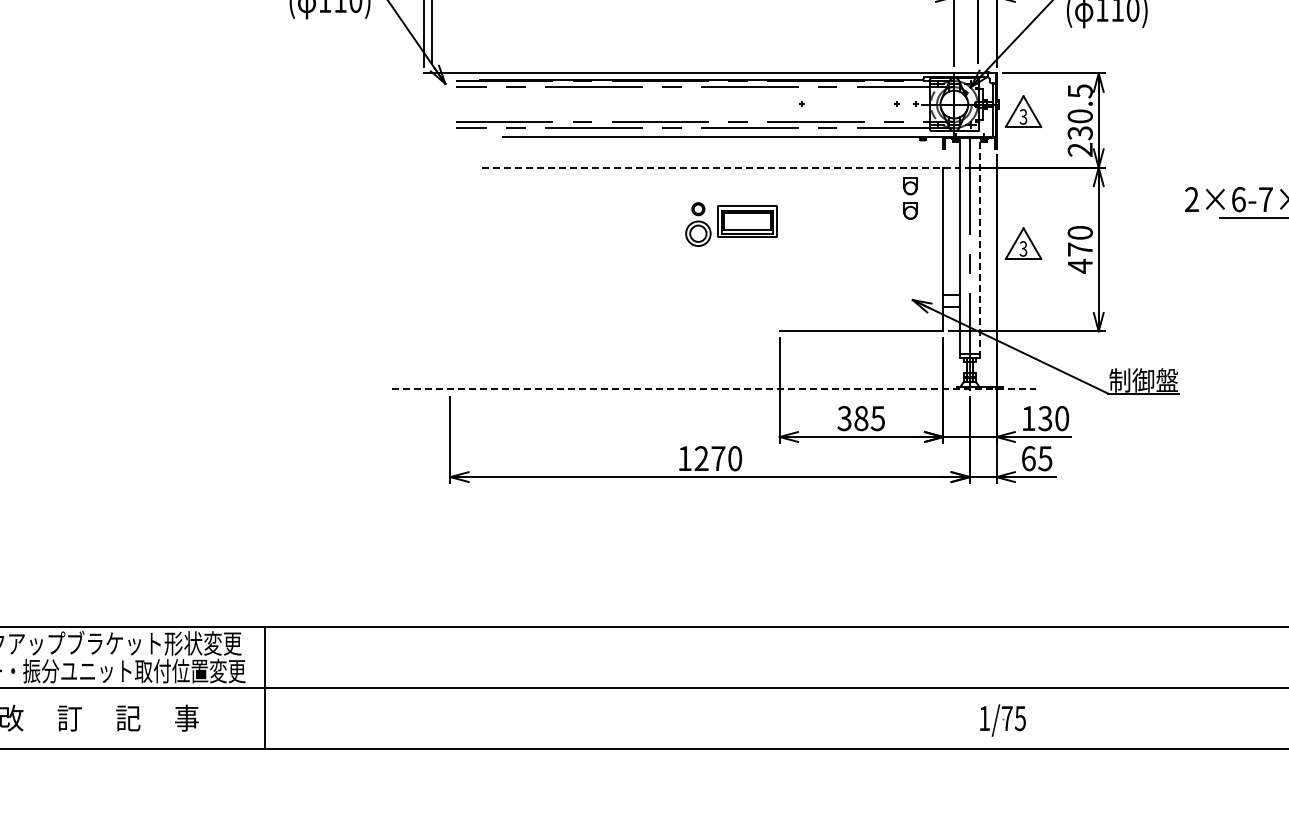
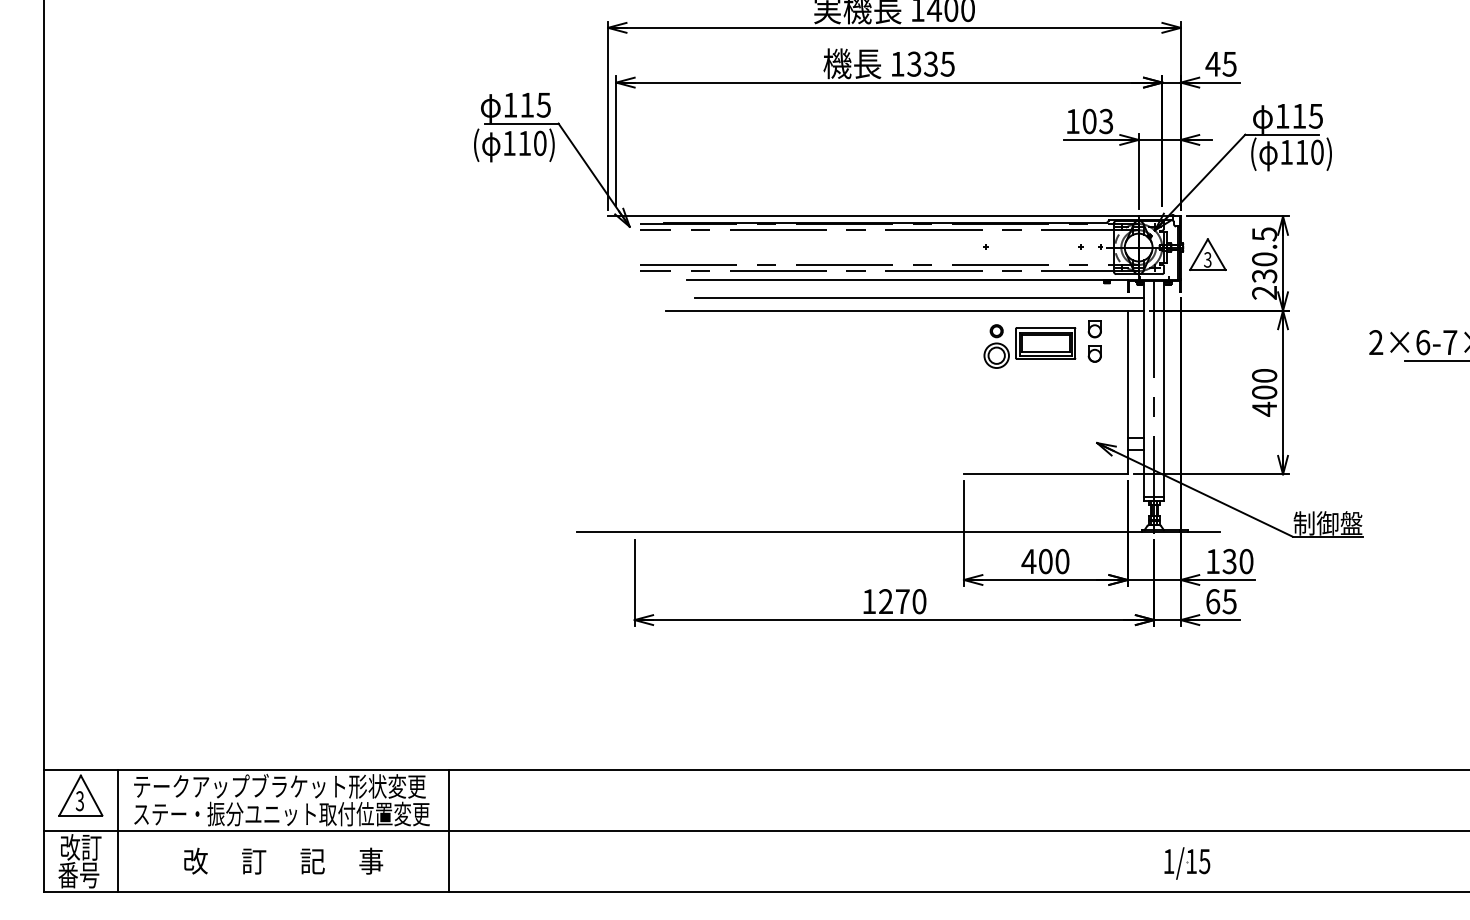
line: (734, 155) -> (918, 298), added
line: (721, 167) -> (905, 310), dashed -> solid
part: (731, 224) -> (1029, 346), moved
part: (1023, 243) -> (1207, 386), removed
line: (980, 247) -> (1164, 390), dashed -> solid
text: (1080, 249) -> (1264, 392), 470 -> 400
line: (714, 388) -> (898, 531), dashed -> solid
text: (861, 418) -> (1045, 561), 385 -> 400
text: (1007, 718) -> (1191, 861), 1/75 -> 1/15

